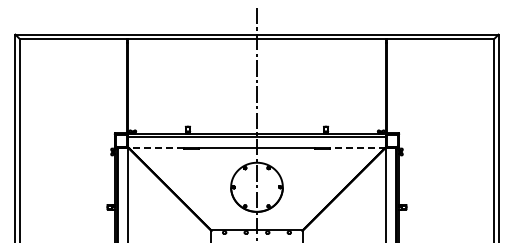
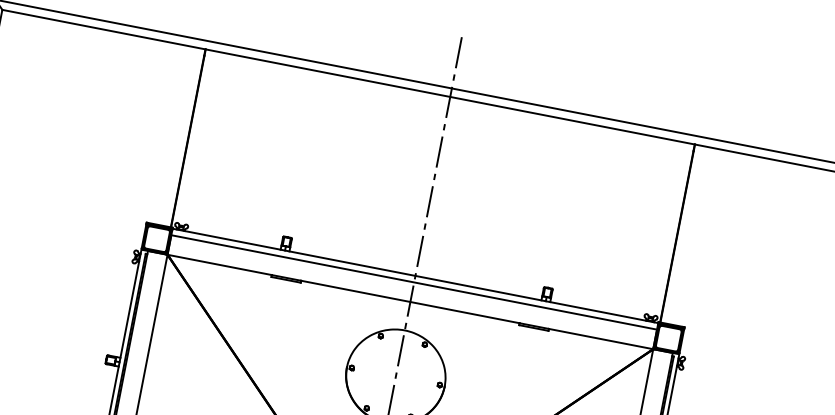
line: (156, 147) -> (220, 264), dashed -> solid
line: (357, 147) -> (600, 338), dashed -> solid

